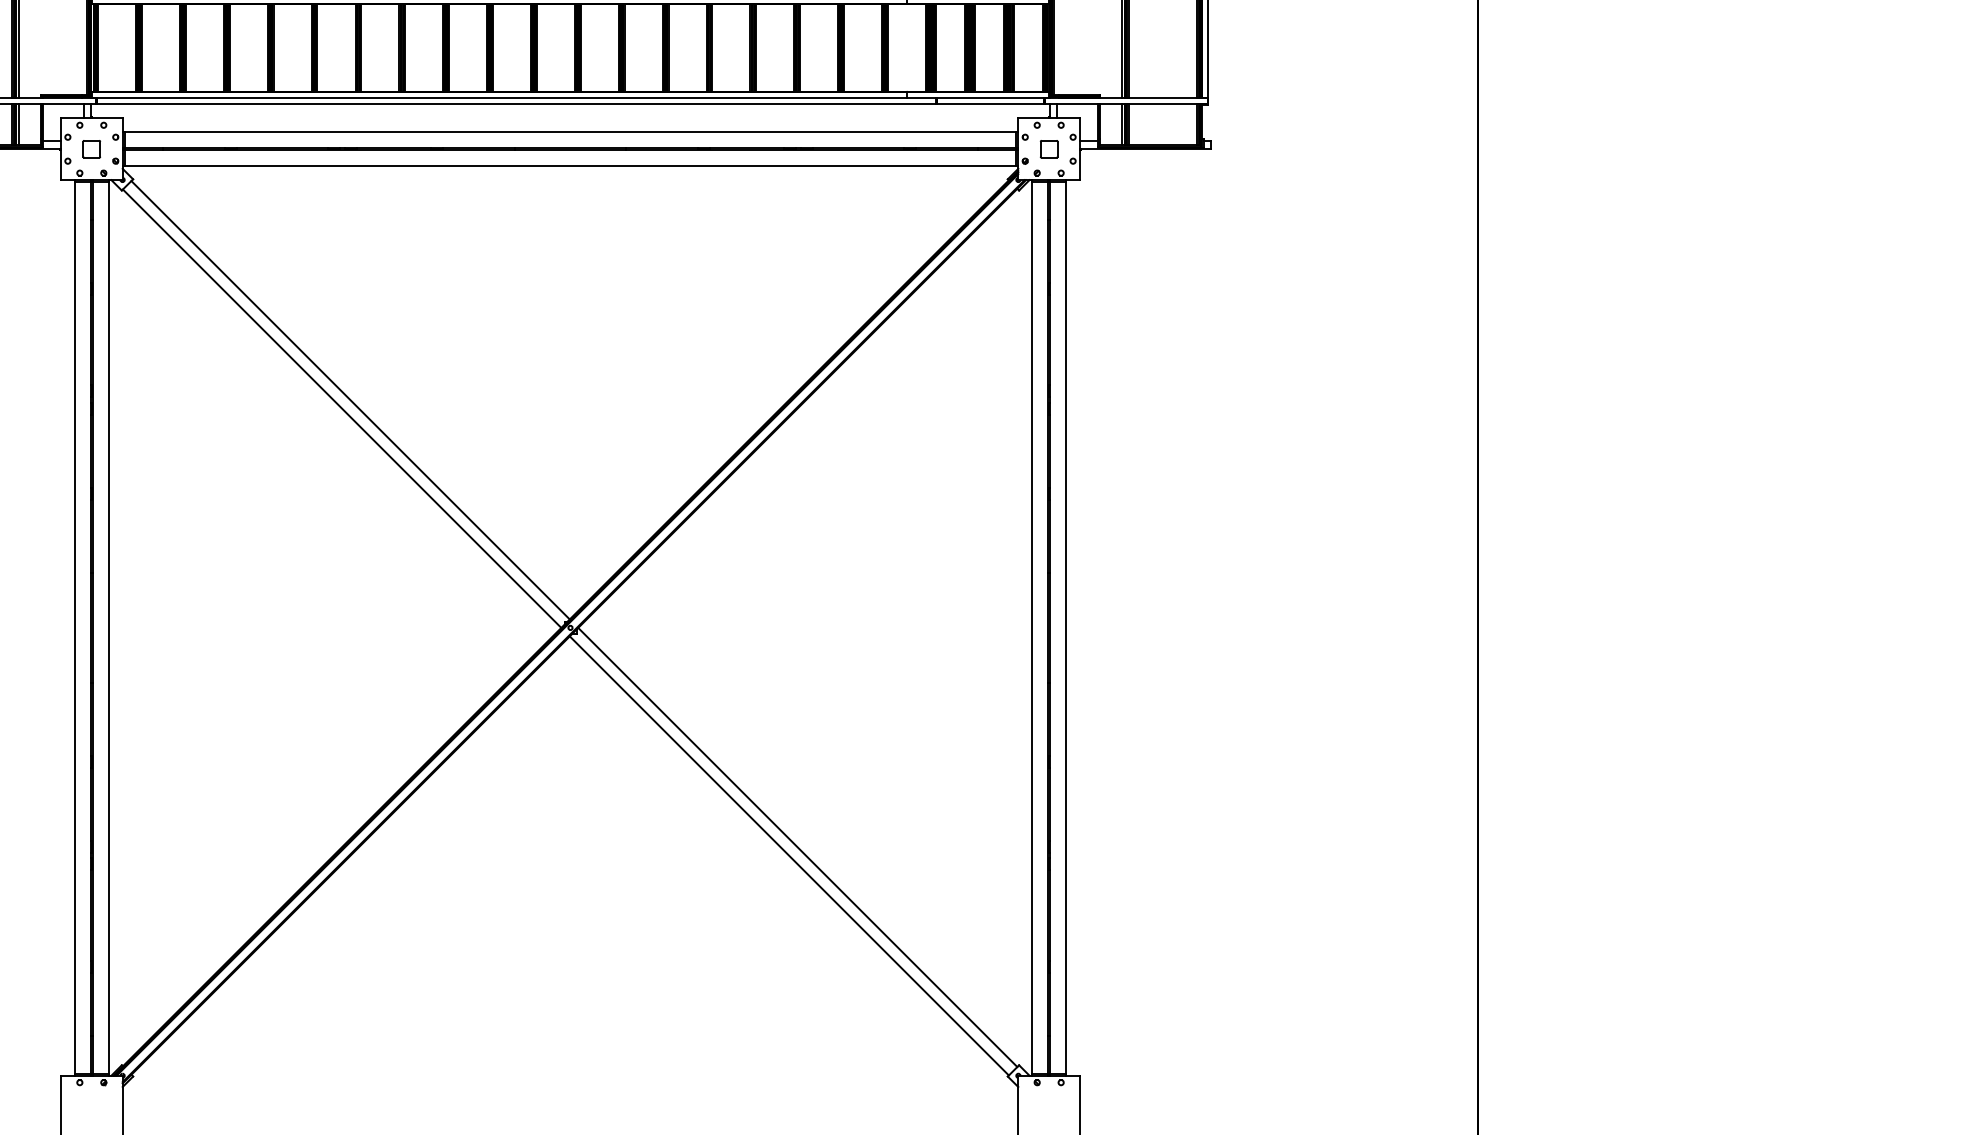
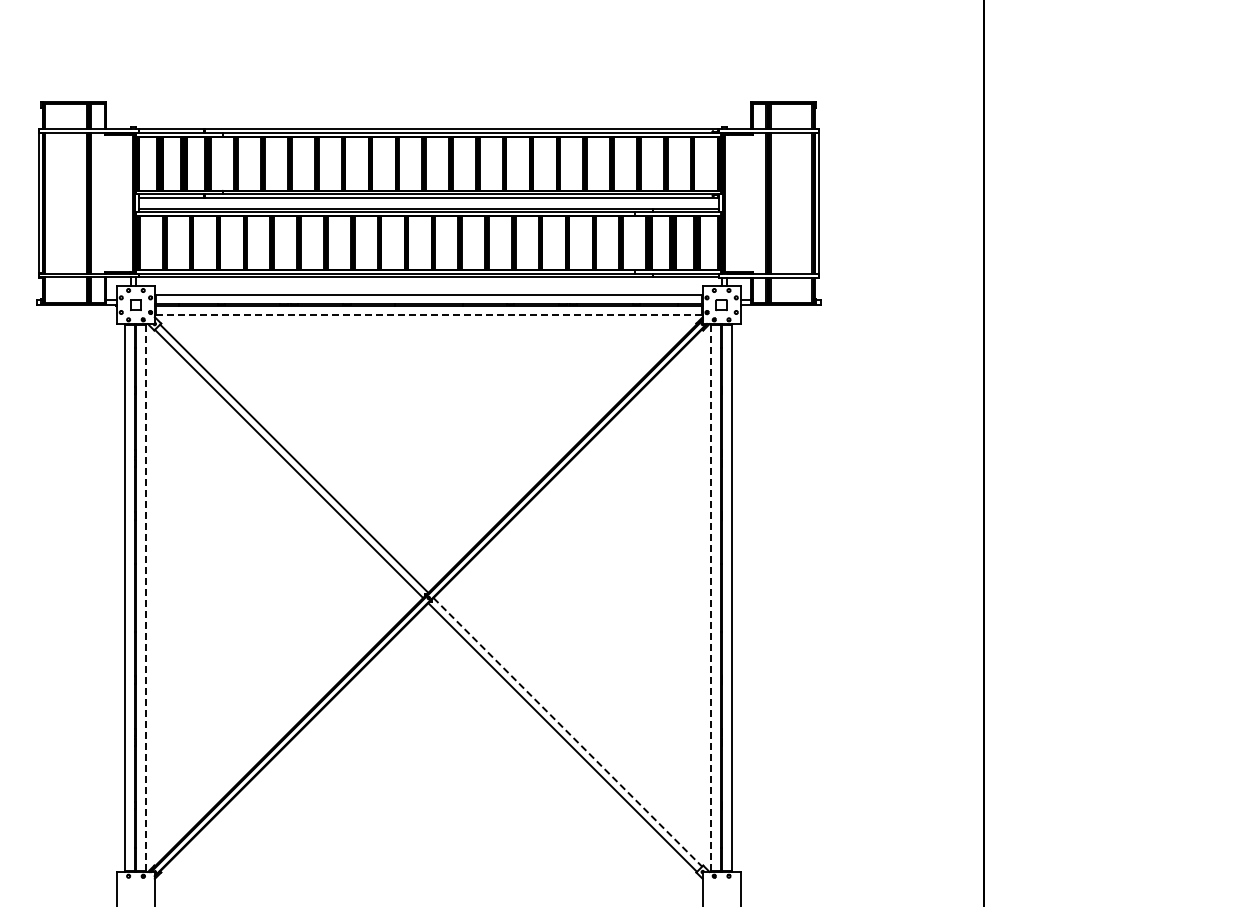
line: (569, 166) -> (428, 315), solid -> dashed
line: (109, 628) -> (146, 598), solid -> dashed
line: (1032, 628) -> (711, 598), solid -> dashed
line: (797, 847) -> (567, 732), solid -> dashed

